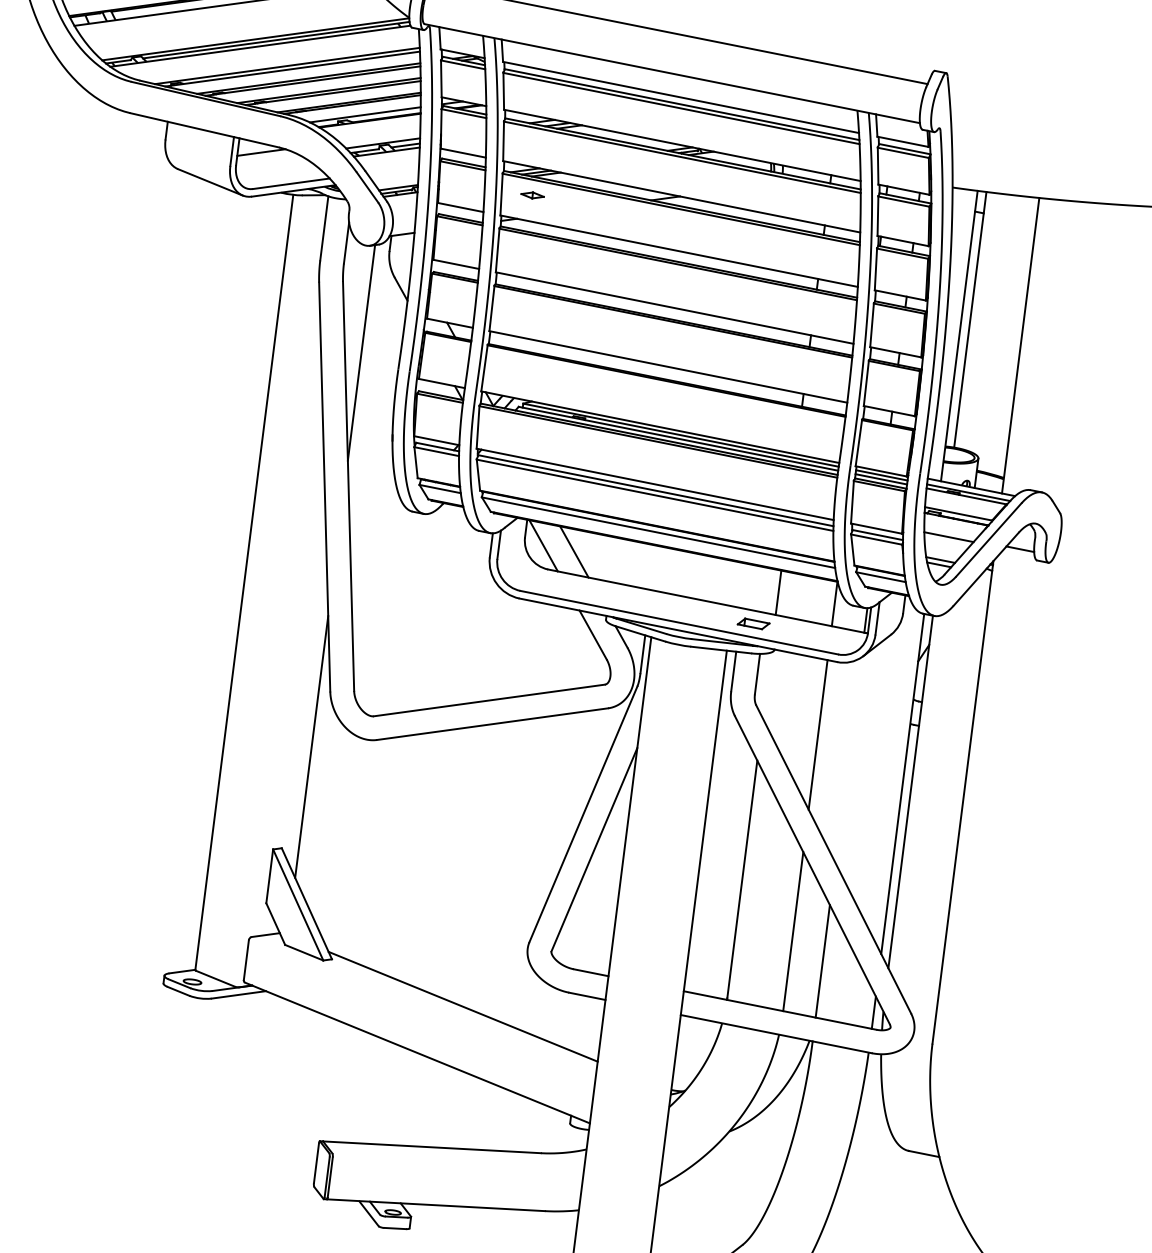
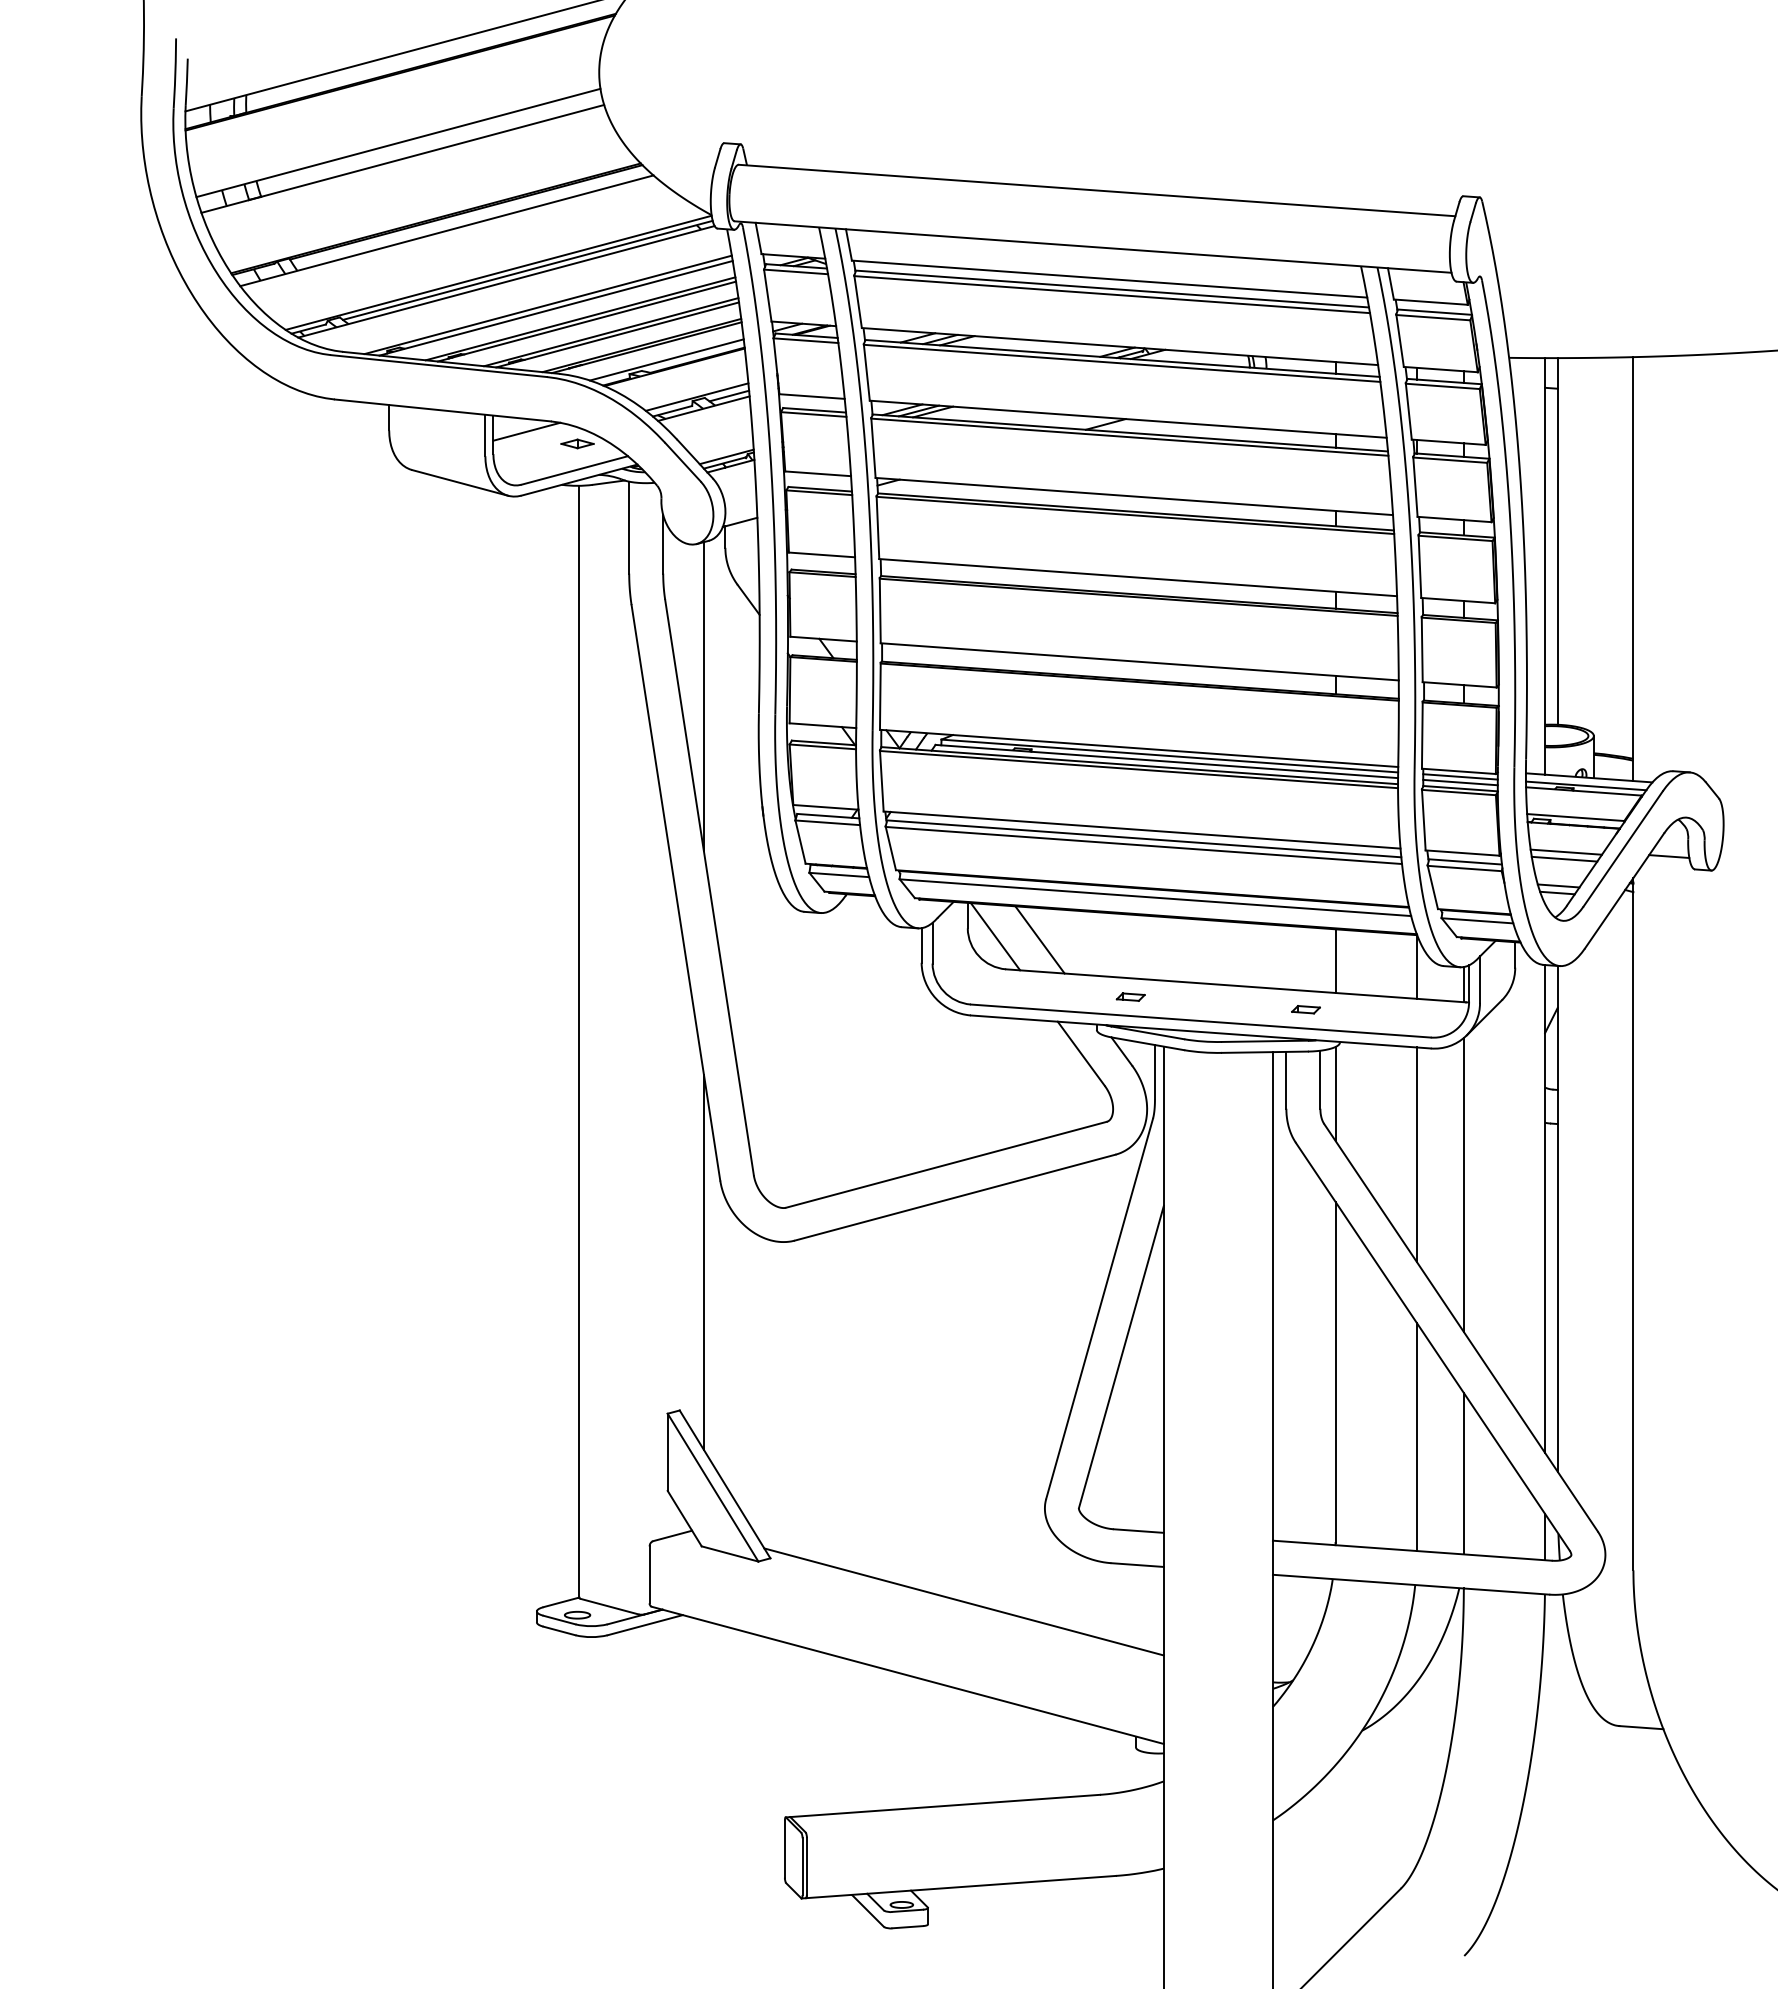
part: (532, 195) -> (577, 443), moved
line: (947, 541) -> (1564, 858), added
part: (632, 599) -> (1130, 996), added
part: (753, 623) -> (1305, 1009), size x0.62
line: (766, 685) -> (1335, 1093), added
line: (848, 759) -> (1463, 1184), added

